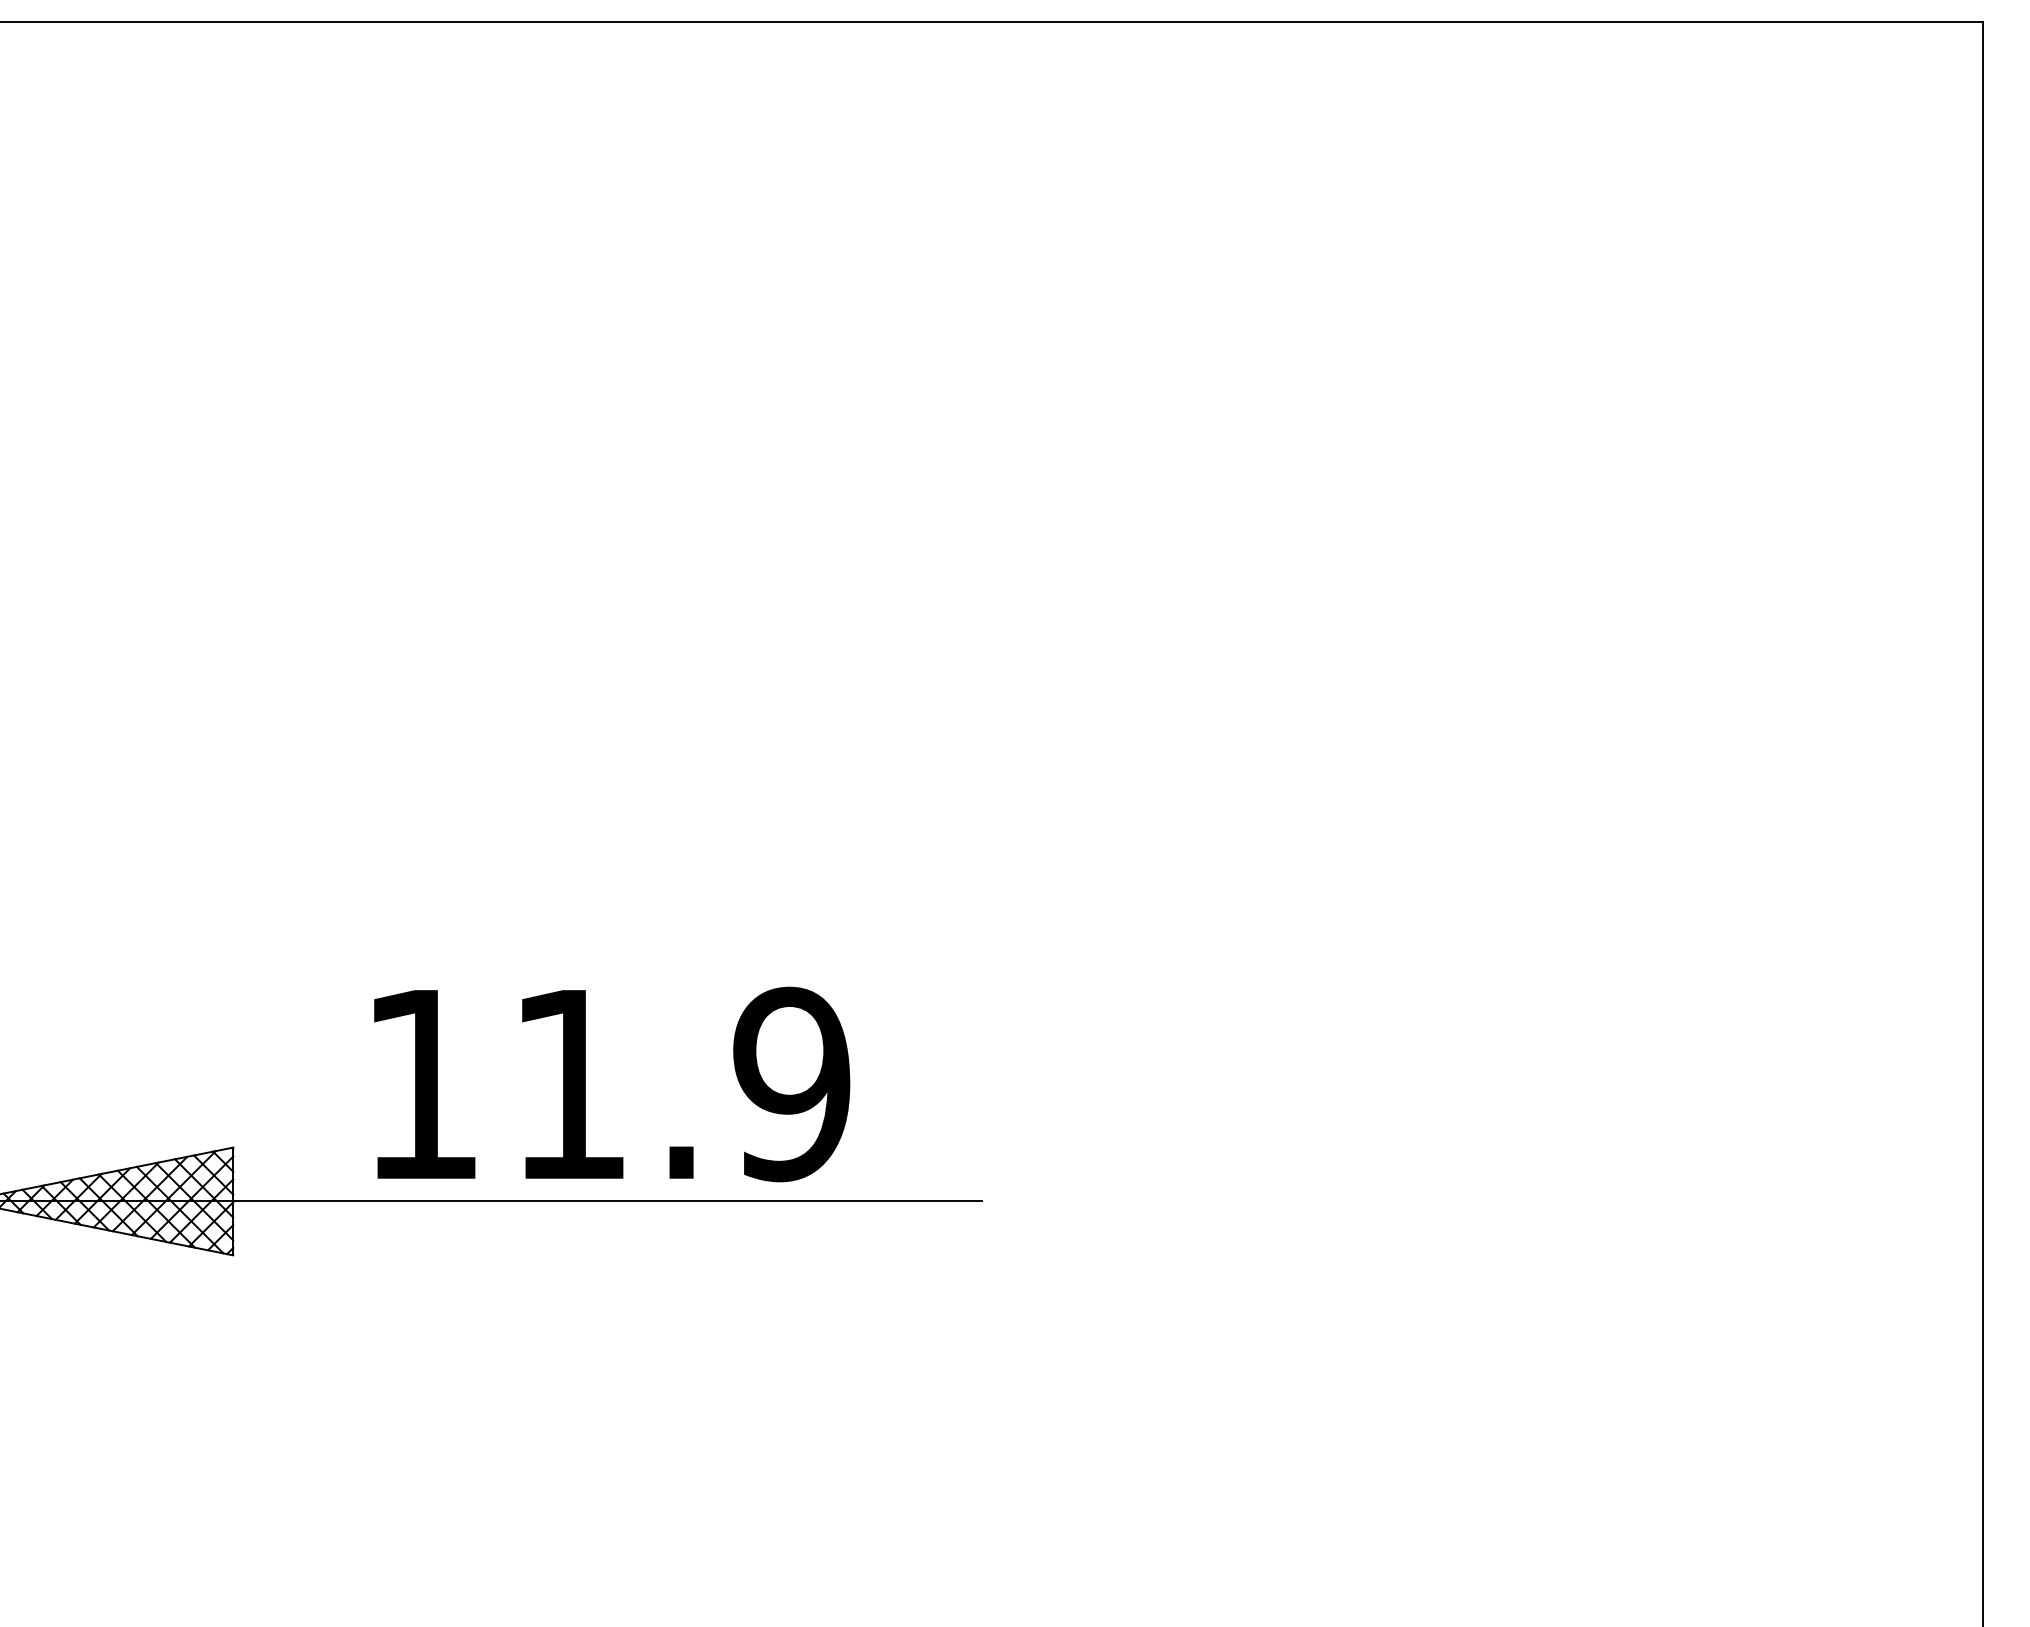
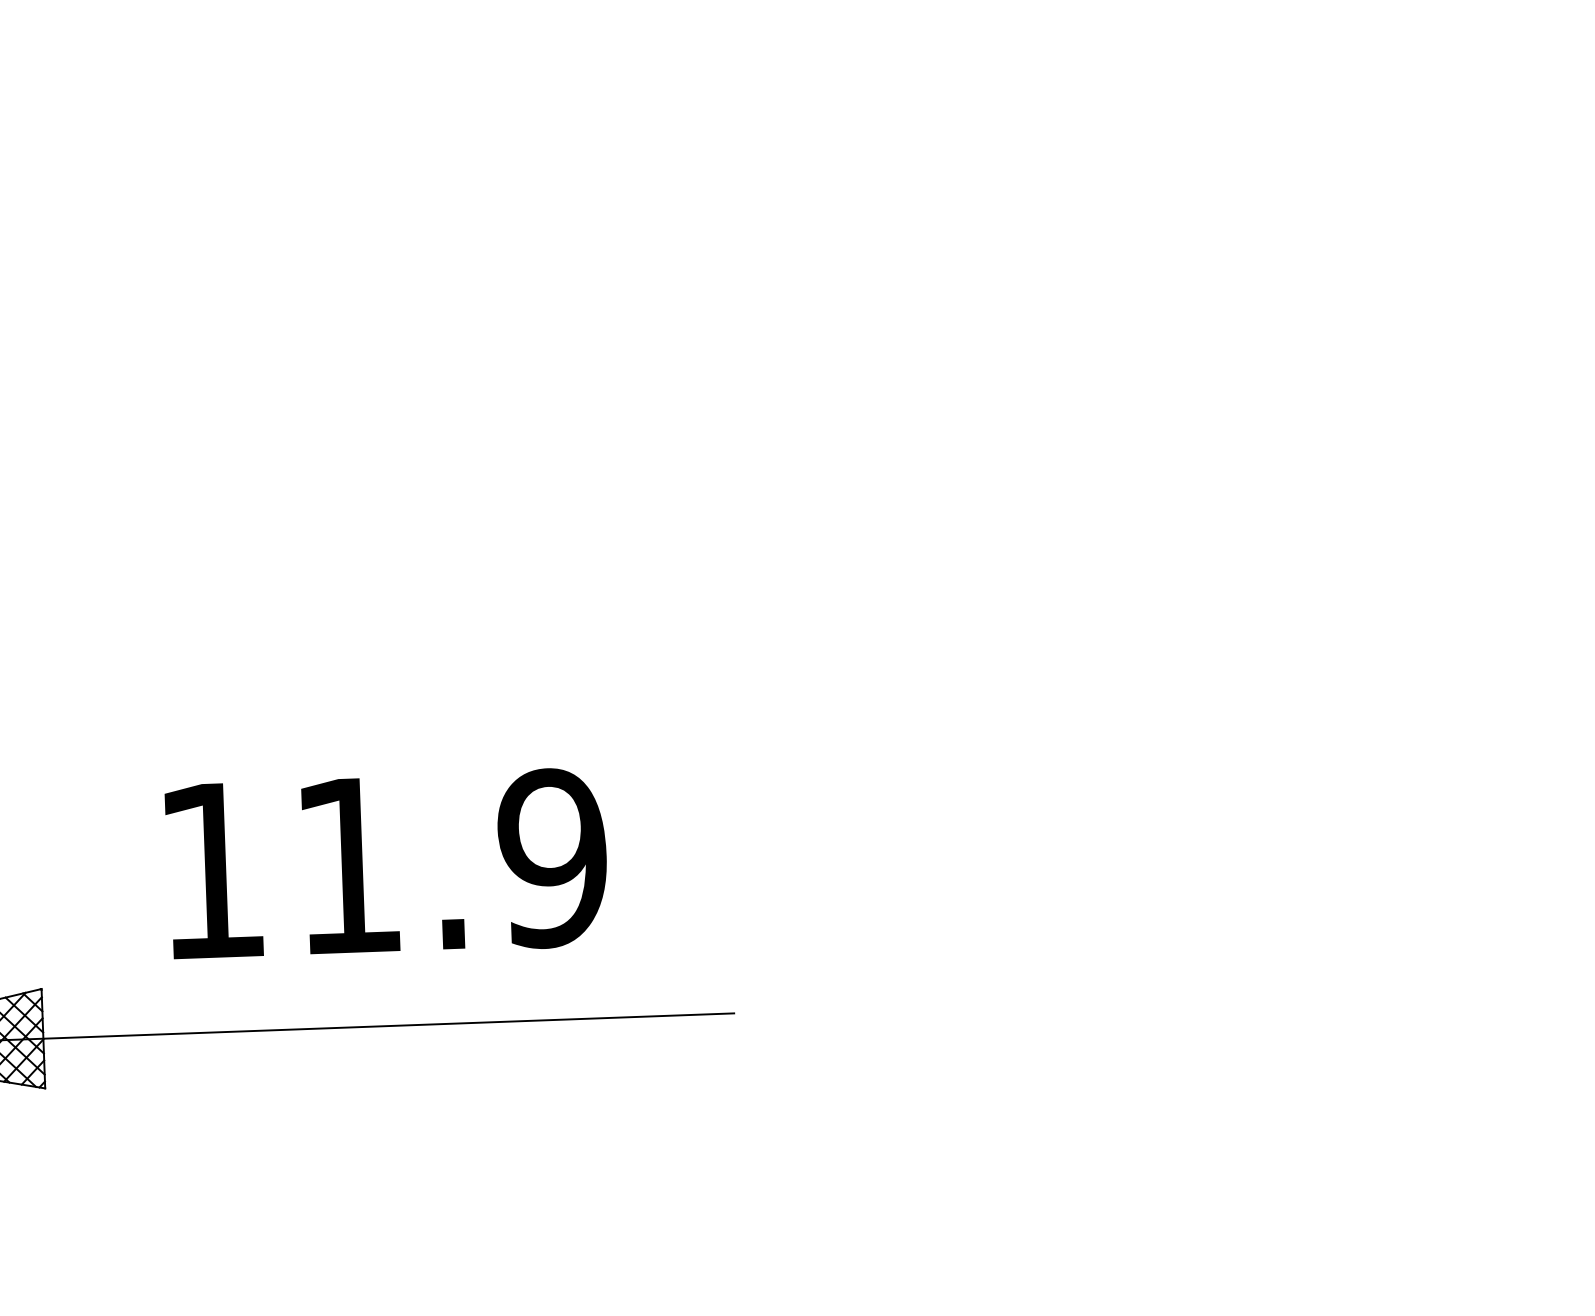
text: (612, 1084) -> (387, 864), moved

